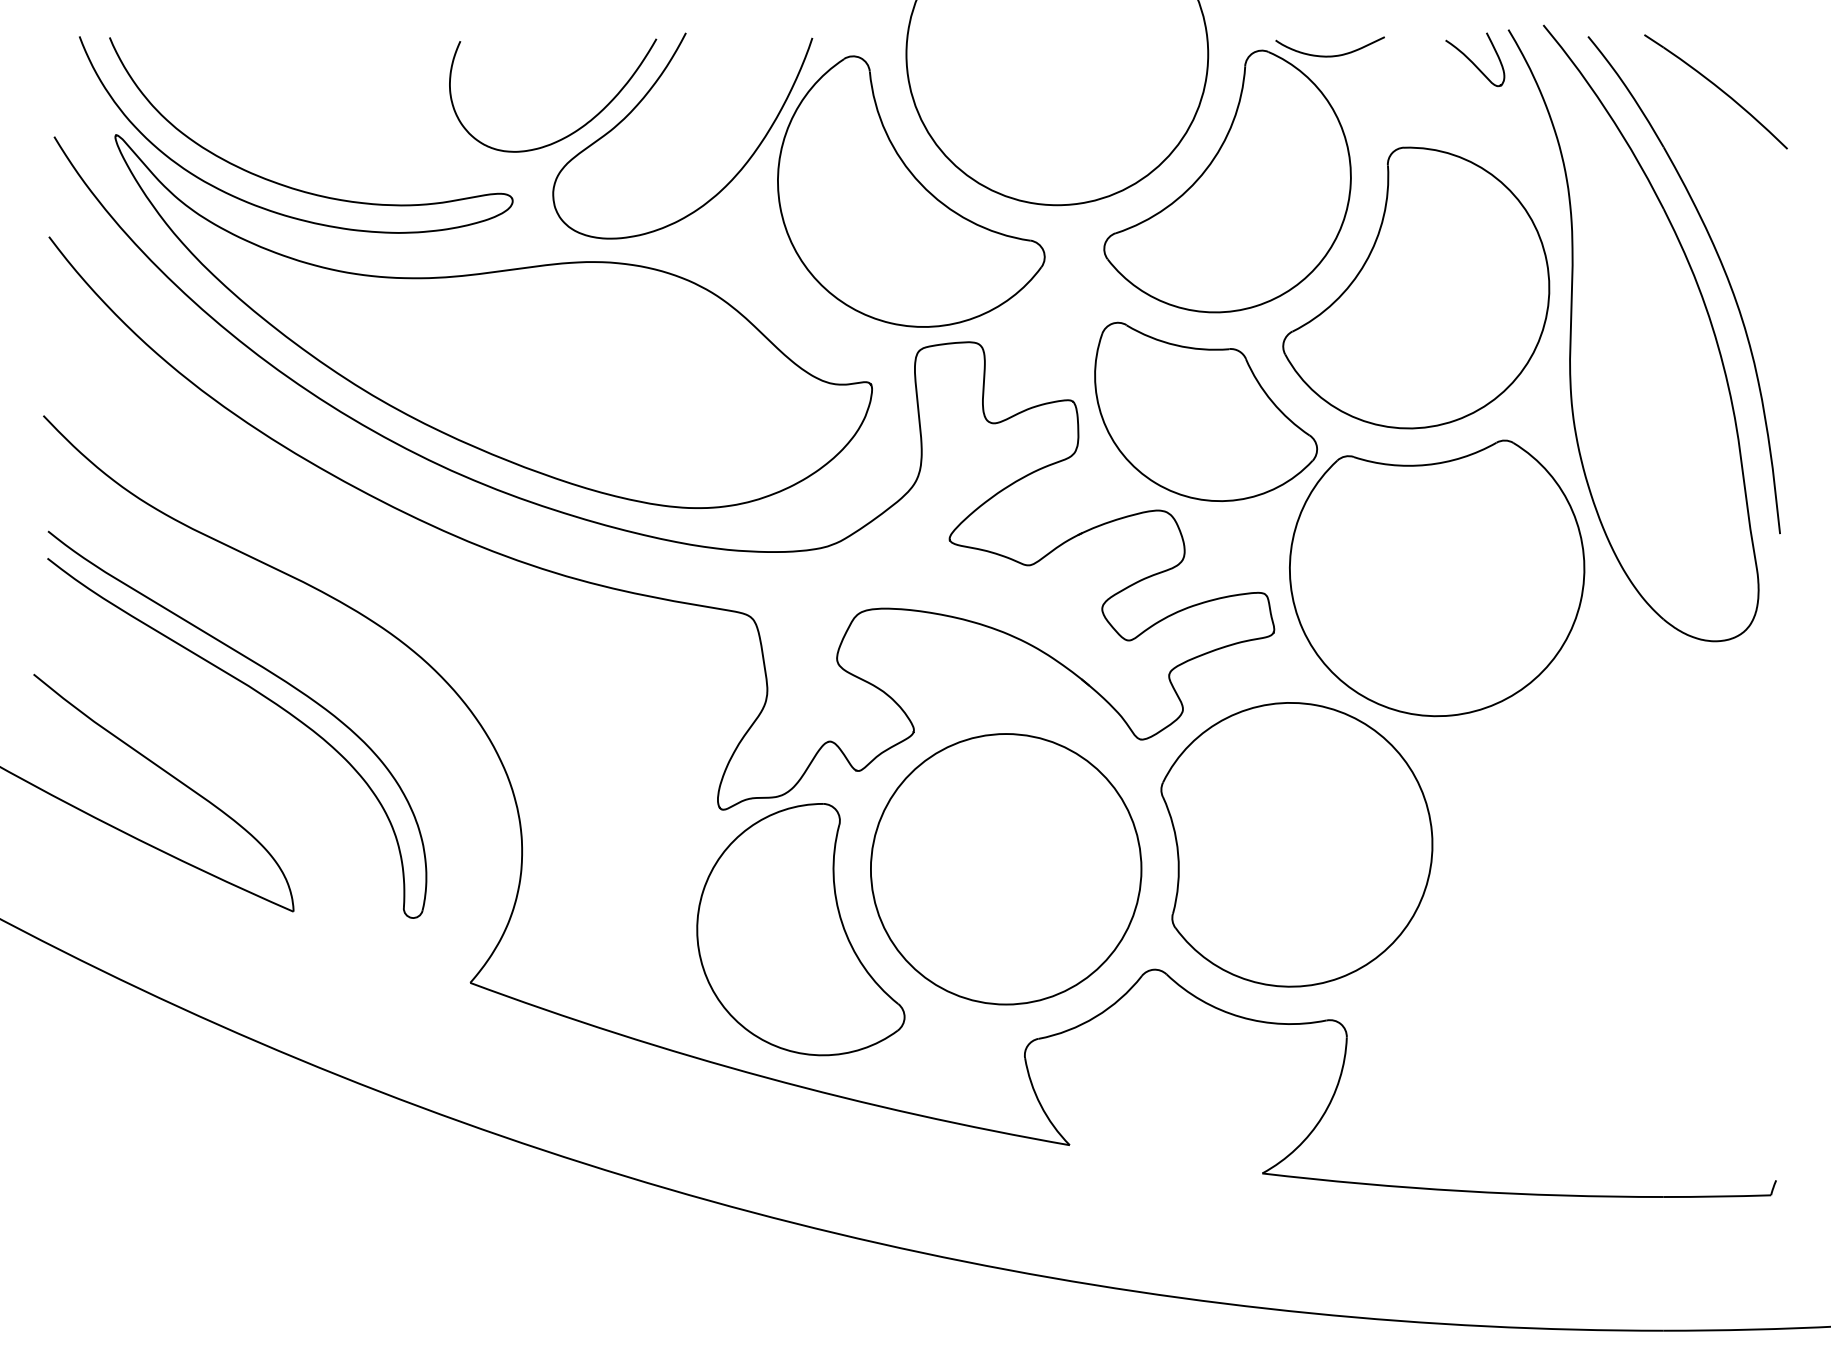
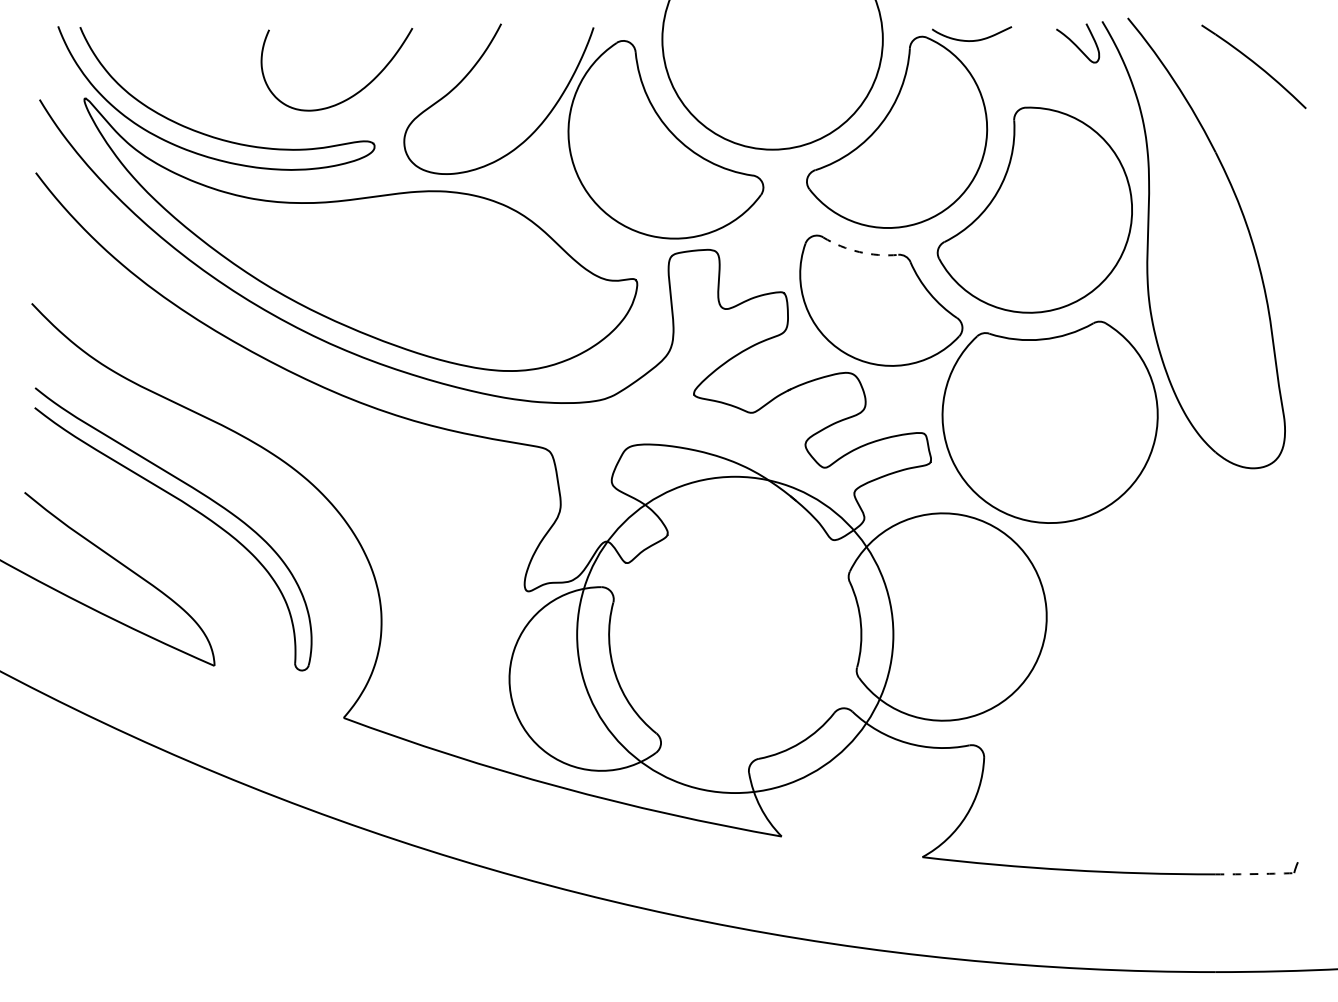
curve: (576, 129) -> (354, 94), moved
part: (1721, 266) -> (1257, 194), removed
arc: (1176, 345) -> (859, 252), solid -> dashed
circle: (1005, 869) -> (734, 635), size x1.6
arc: (1717, 1196) -> (1255, 874), solid -> dashed

